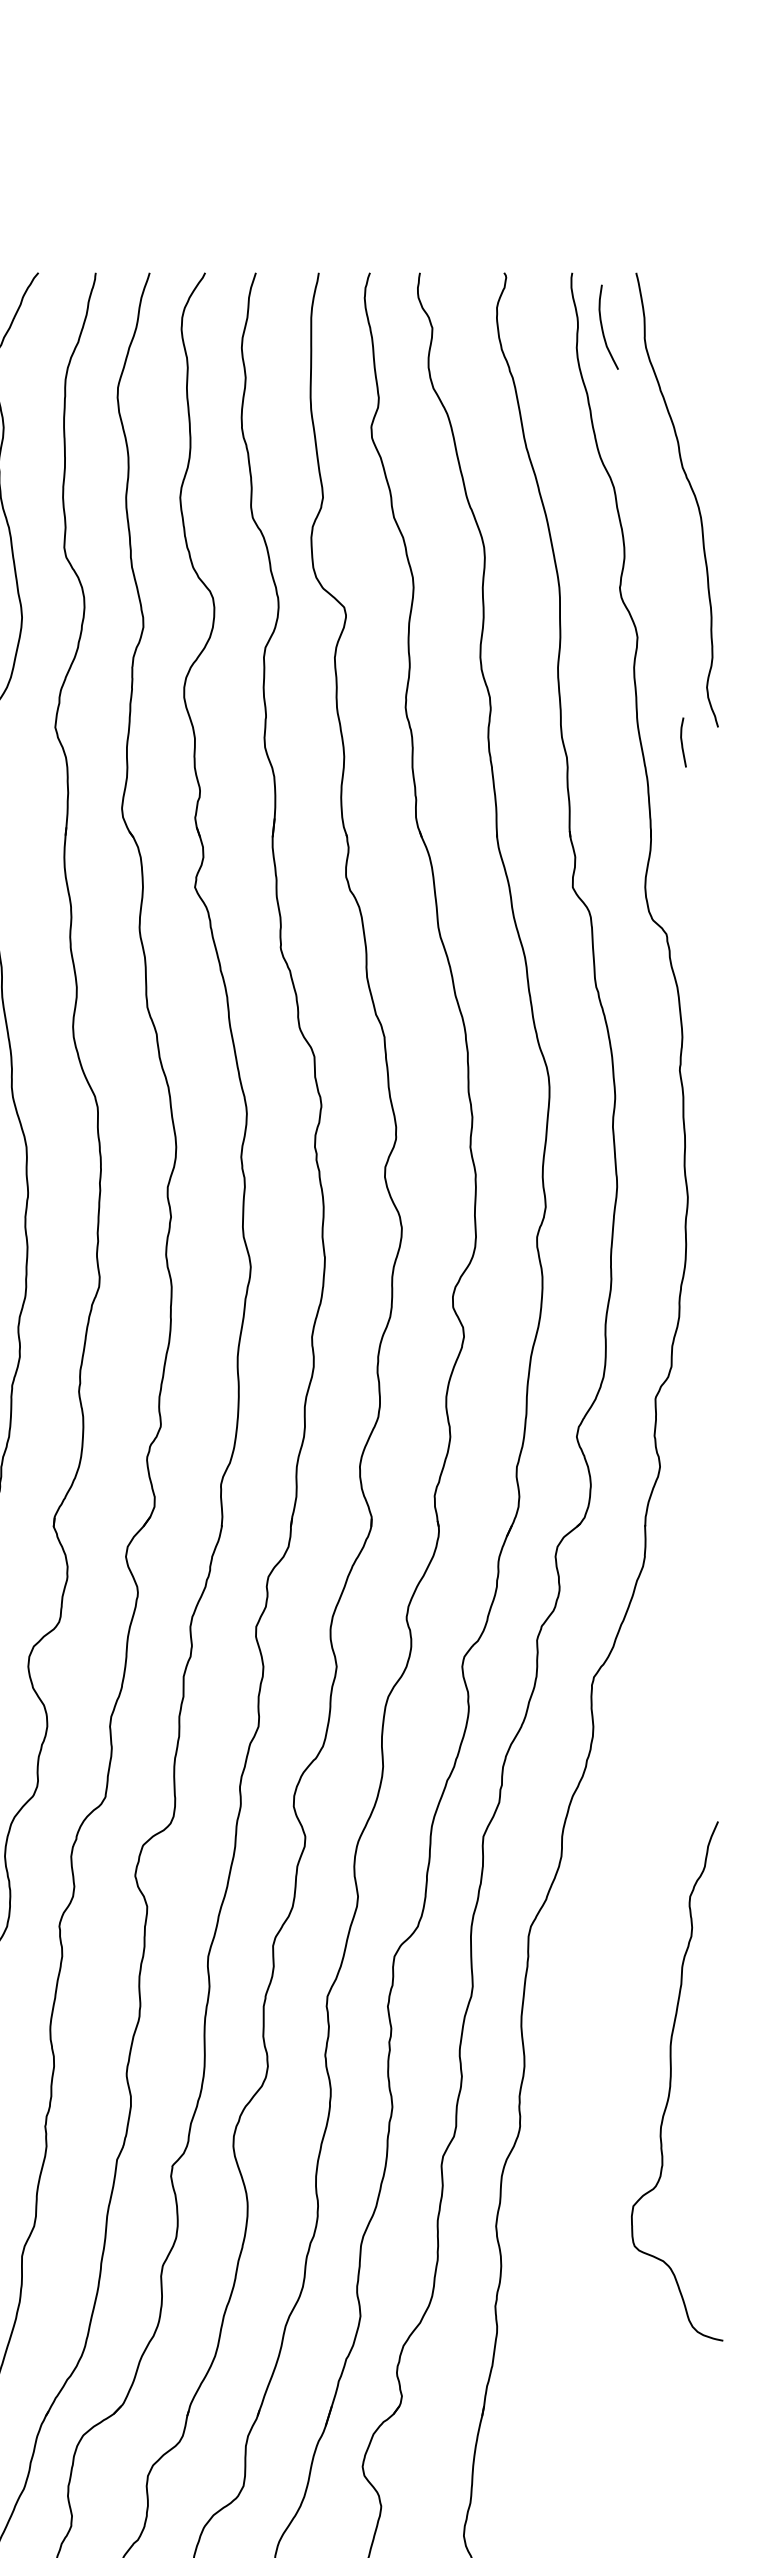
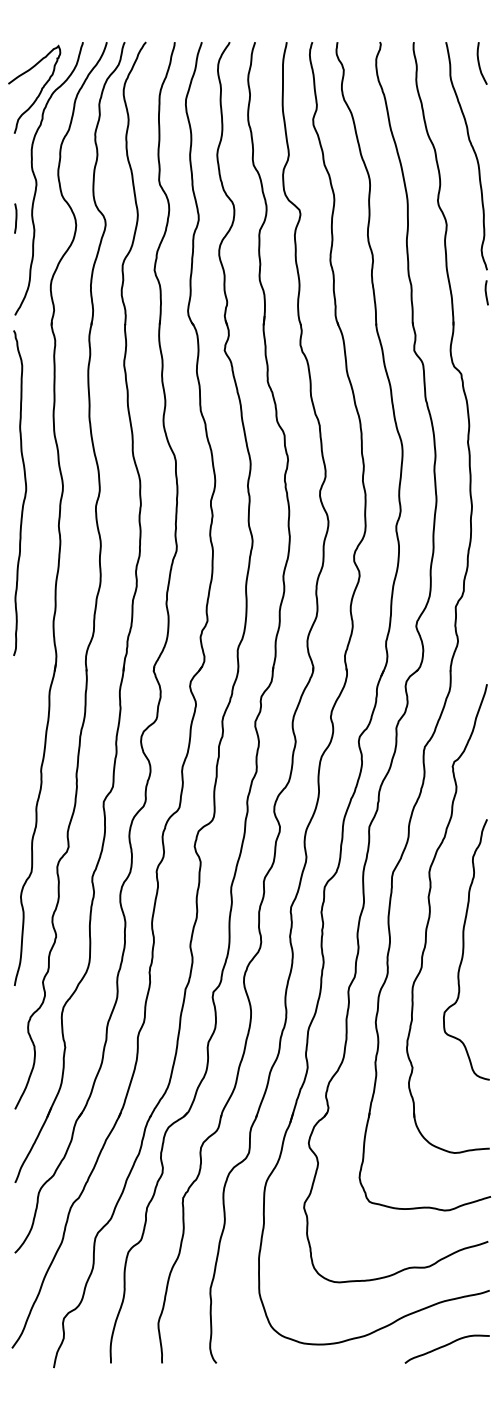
curve: (603, 327) -> (479, 63), moved
curve: (682, 741) -> (486, 292), moved
part: (605, 2017) -> (430, 917), added

